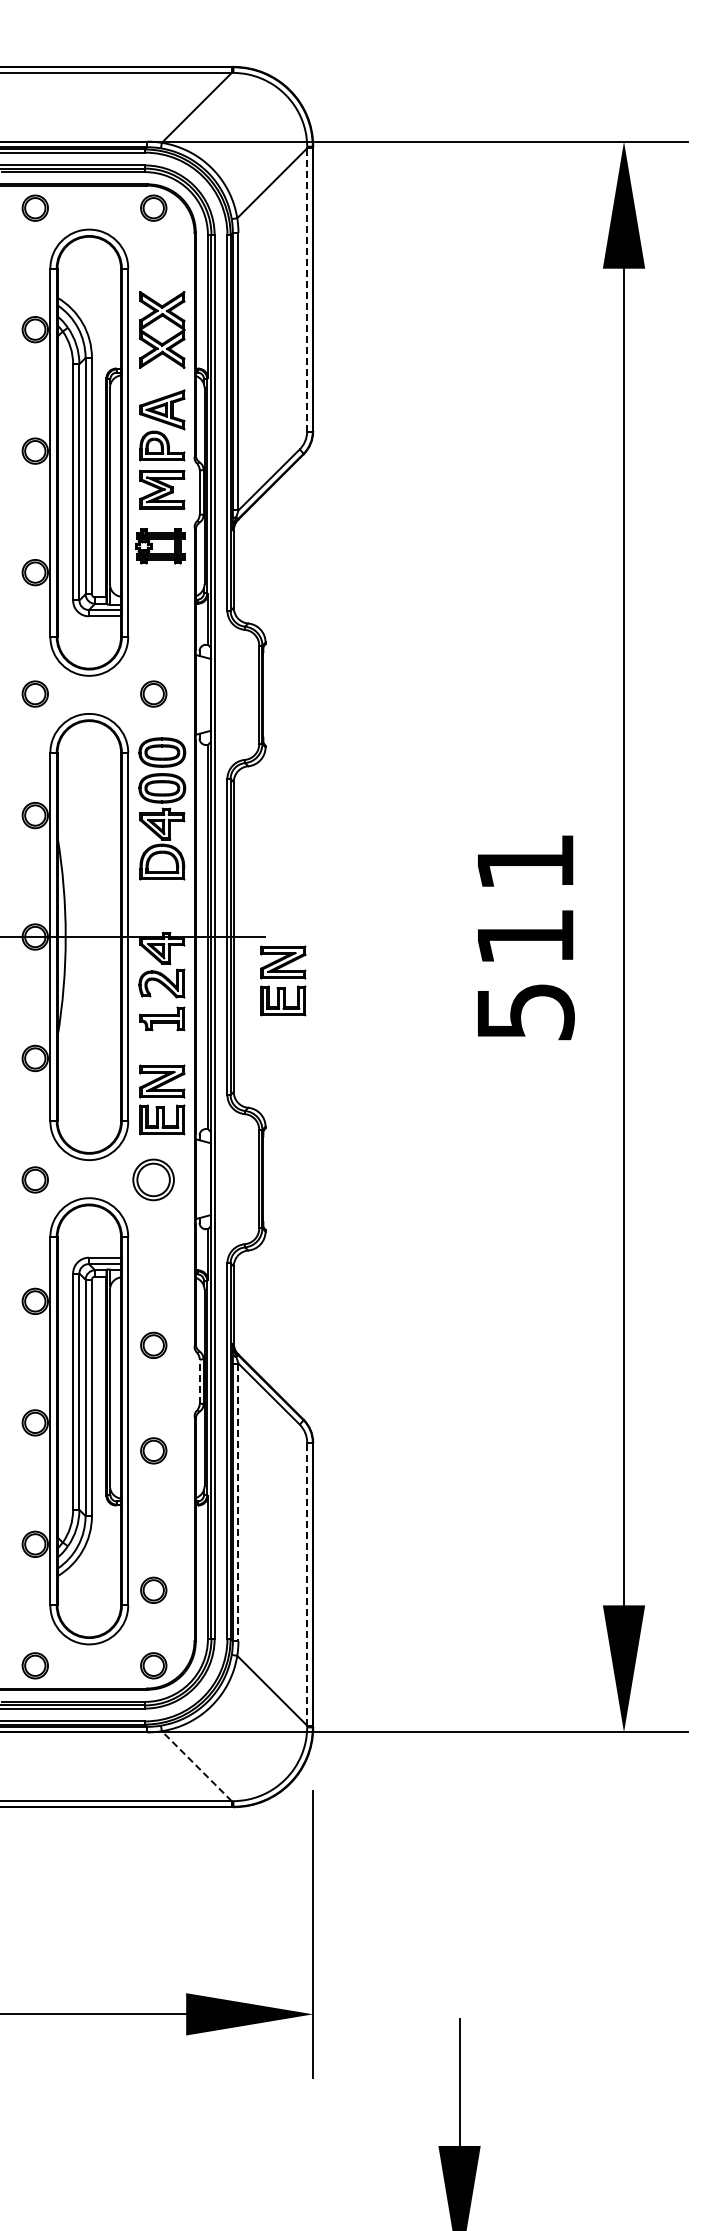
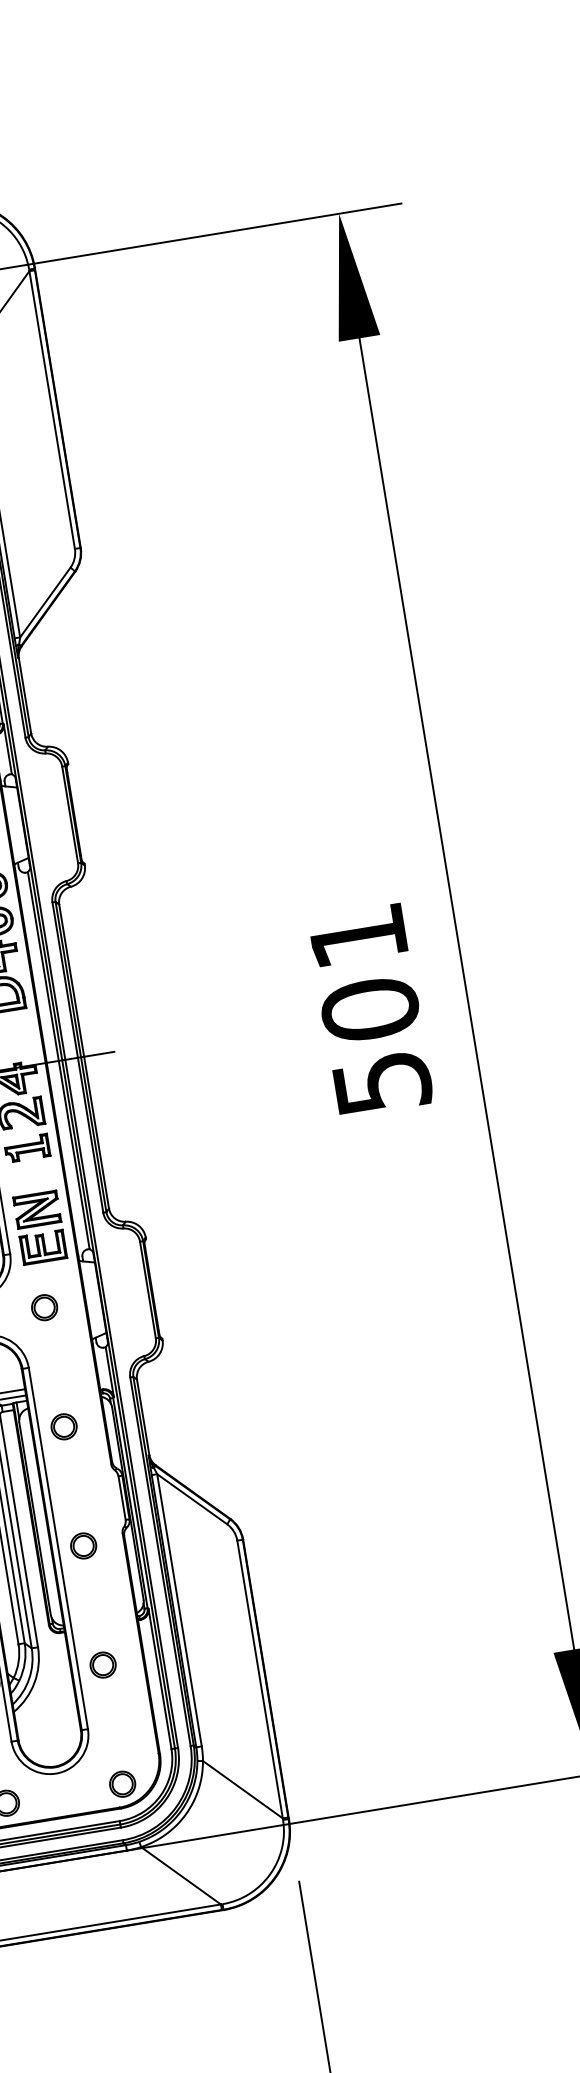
line: (307, 289) -> (52, 409), dashed -> solid
text: (525, 936) -> (370, 1009), 511 -> 501
part: (283, 980) -> (139, 1091), removed
part: (153, 1179) -> (44, 1307), size x0.62
part: (153, 1344) -> (63, 1425), moved
line: (199, 1381) -> (121, 1498), dashed -> solid
part: (153, 1450) -> (83, 1545), moved
line: (238, 1502) -> (179, 1610), dashed -> solid
line: (307, 1584) -> (260, 1679), dashed -> solid
part: (153, 1589) -> (102, 1664), moved
line: (196, 1765) -> (180, 1875), dashed -> solid

